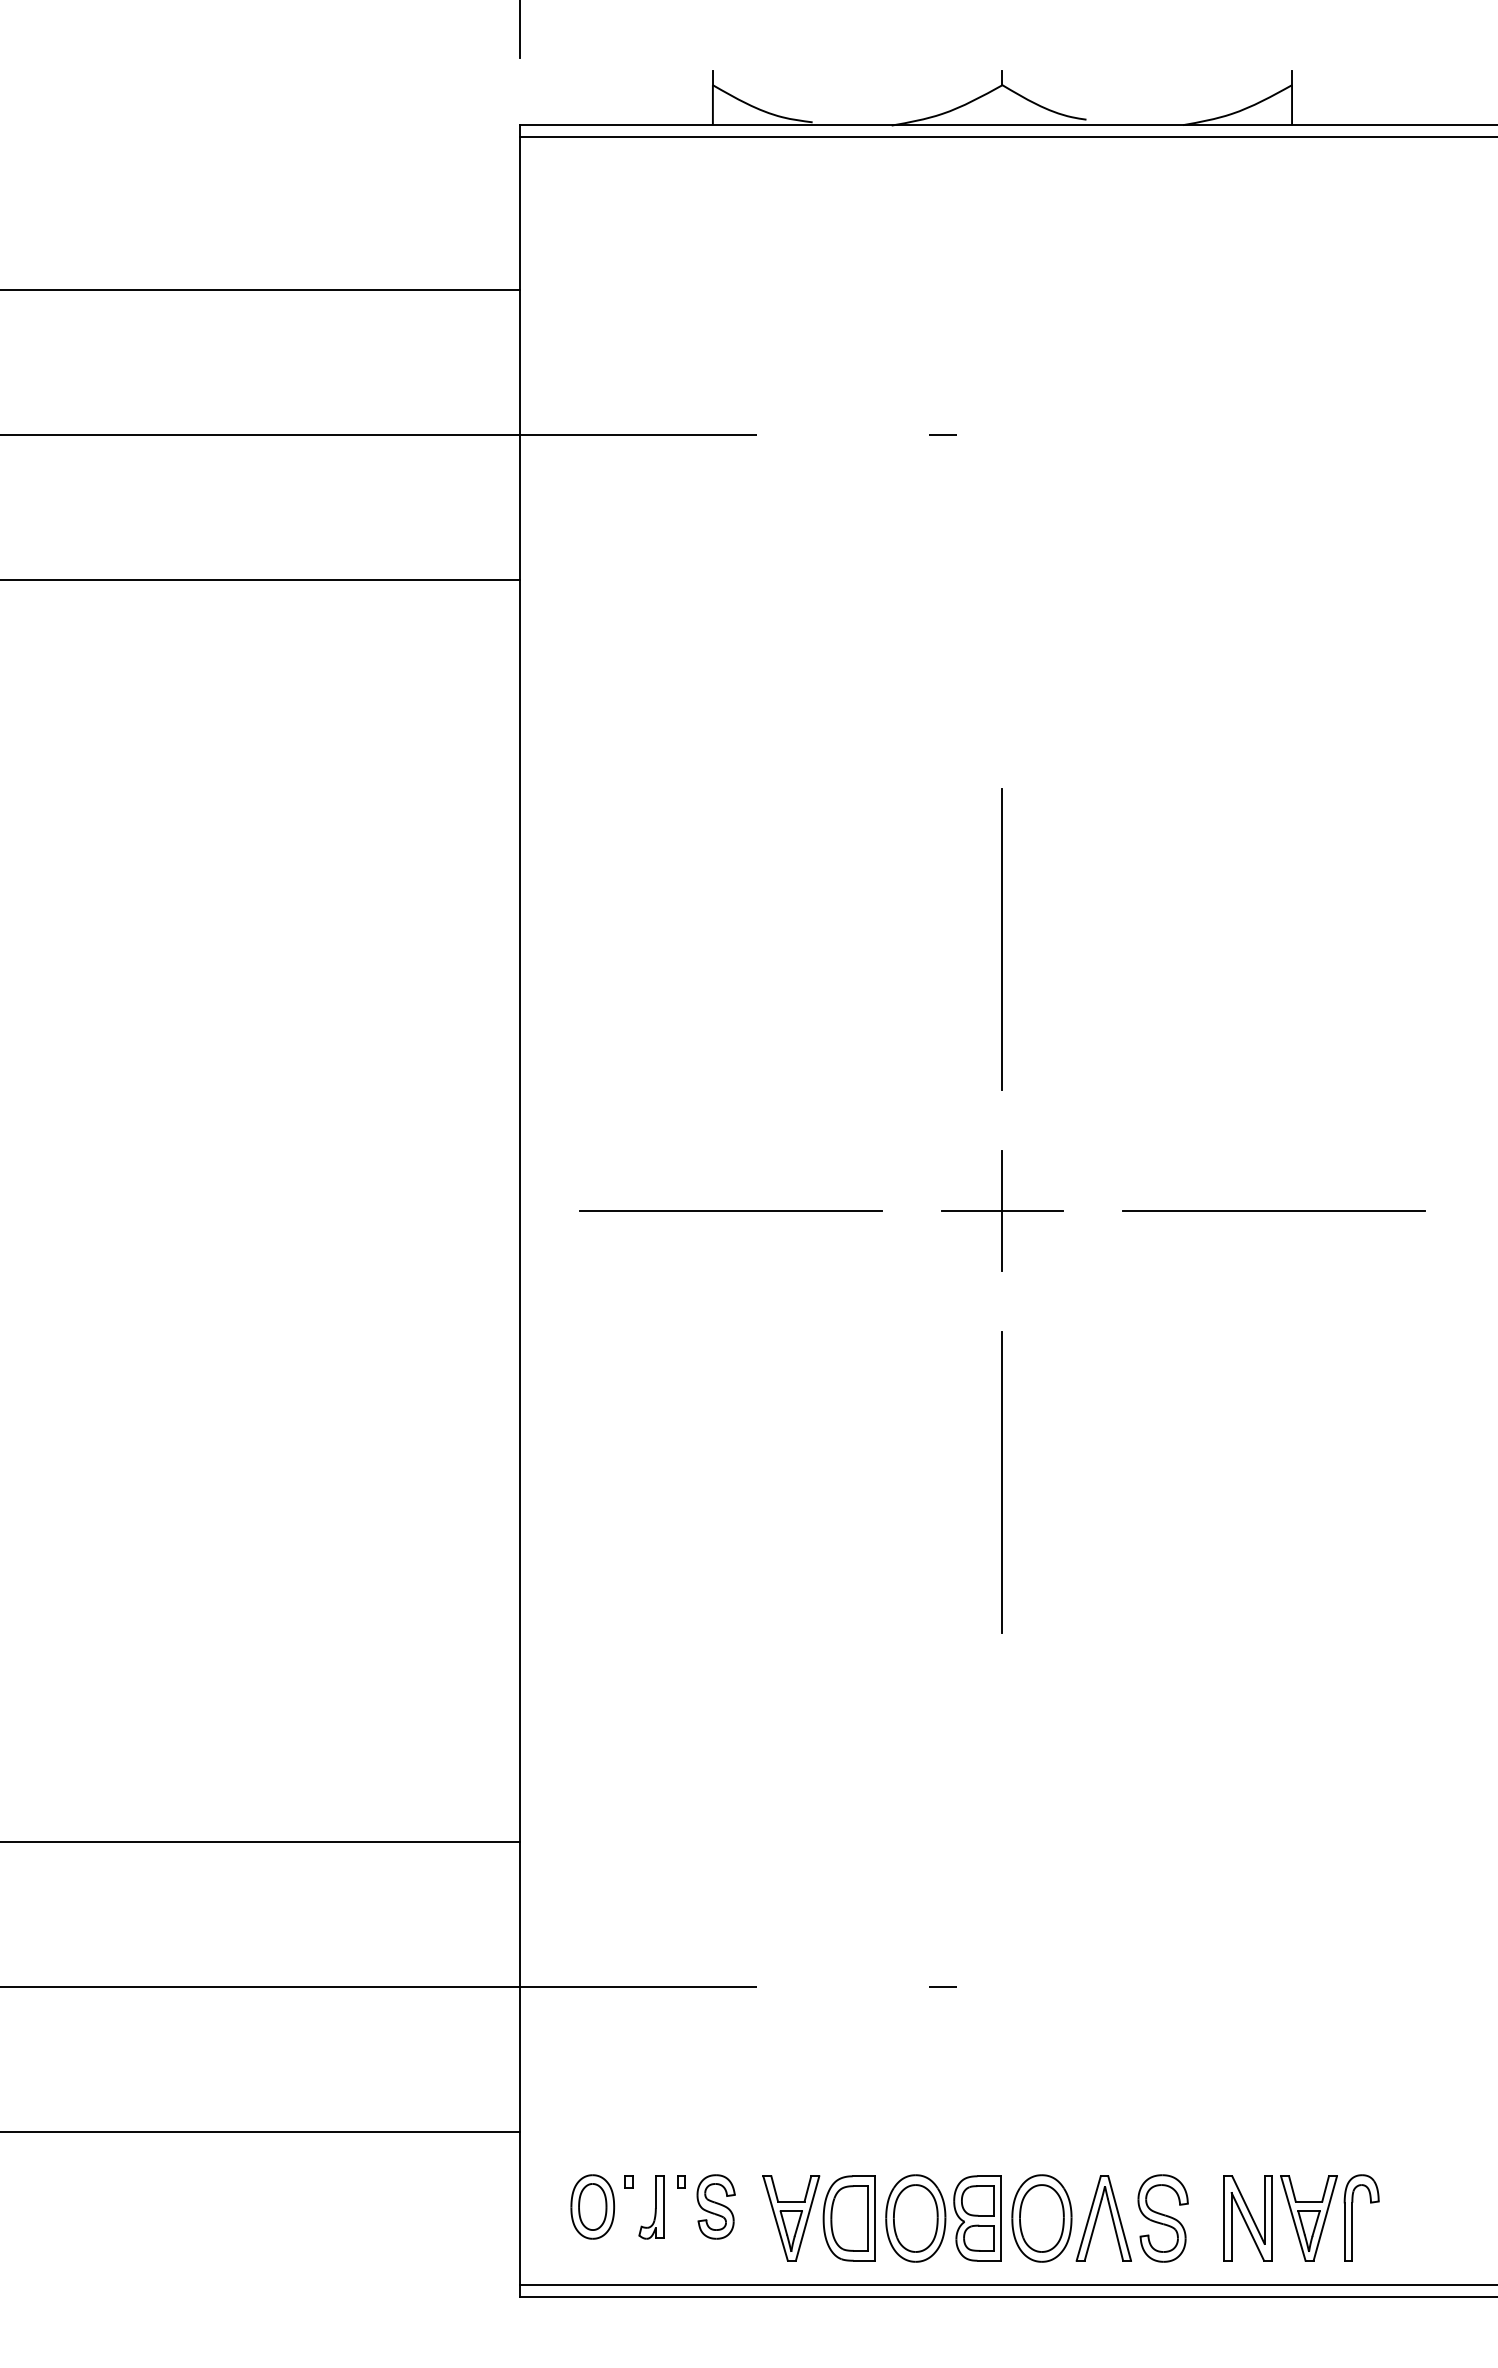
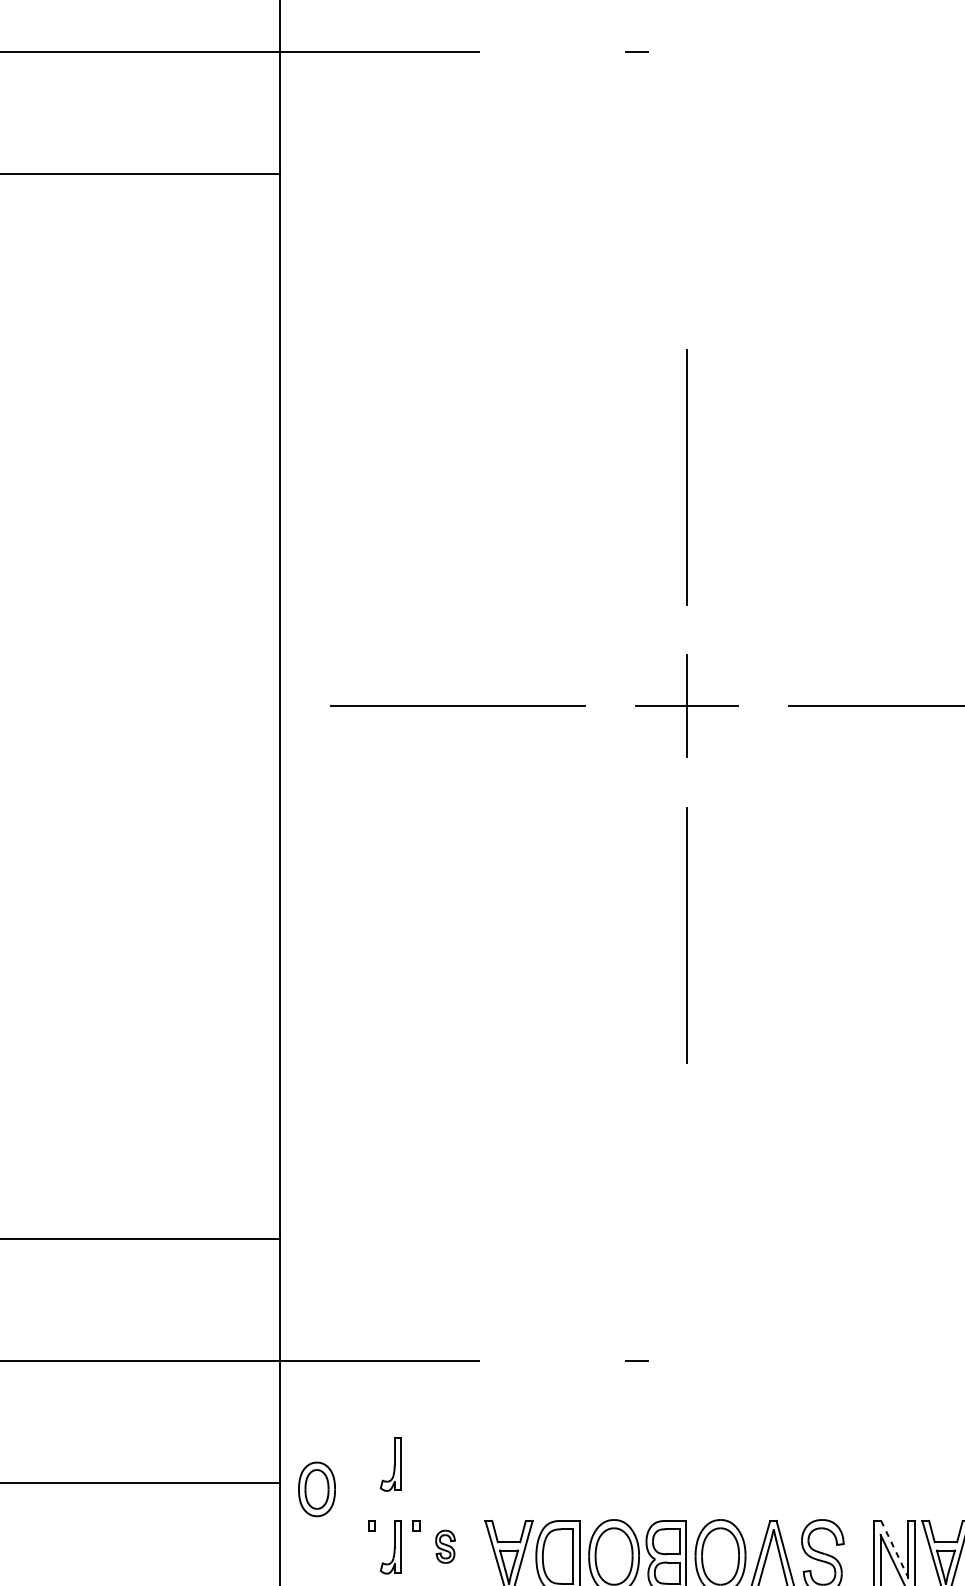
part: (651, 2109) -> (391, 1464), added
part: (592, 2206) -> (316, 1489), moved
part: (715, 2206) -> (445, 1546), size x0.6
line: (1248, 2210) -> (894, 1549), solid -> dashed

